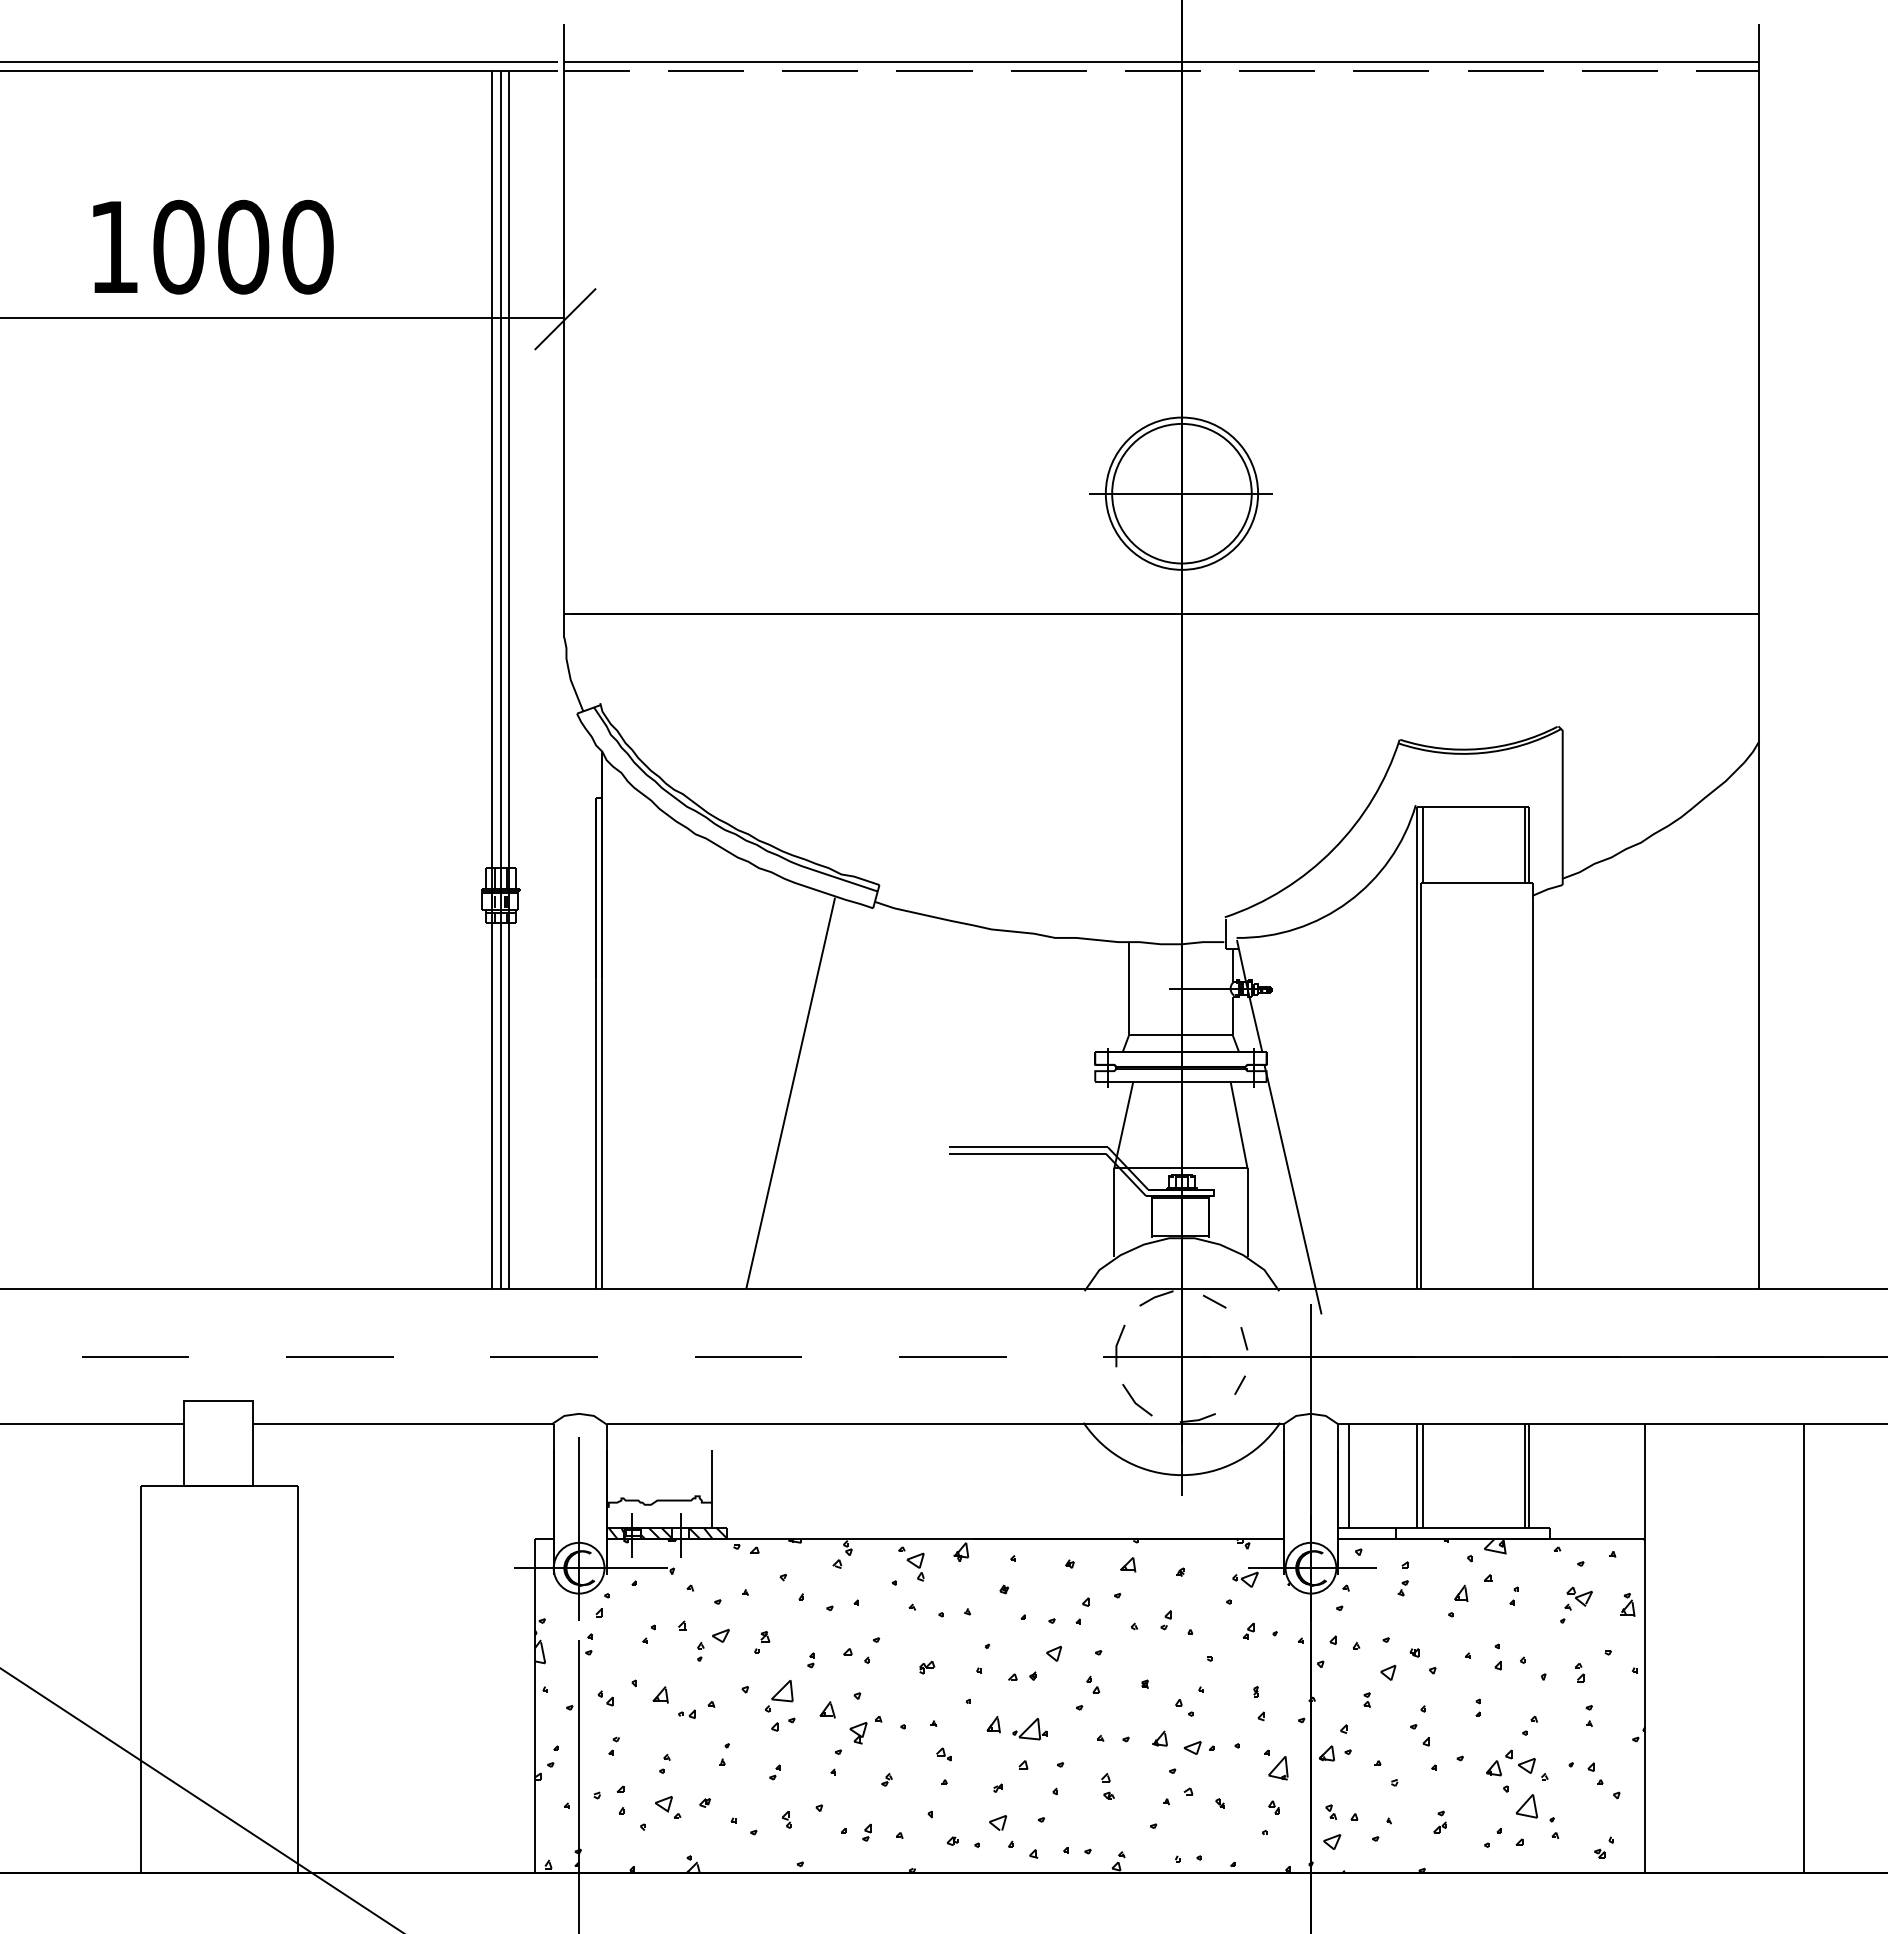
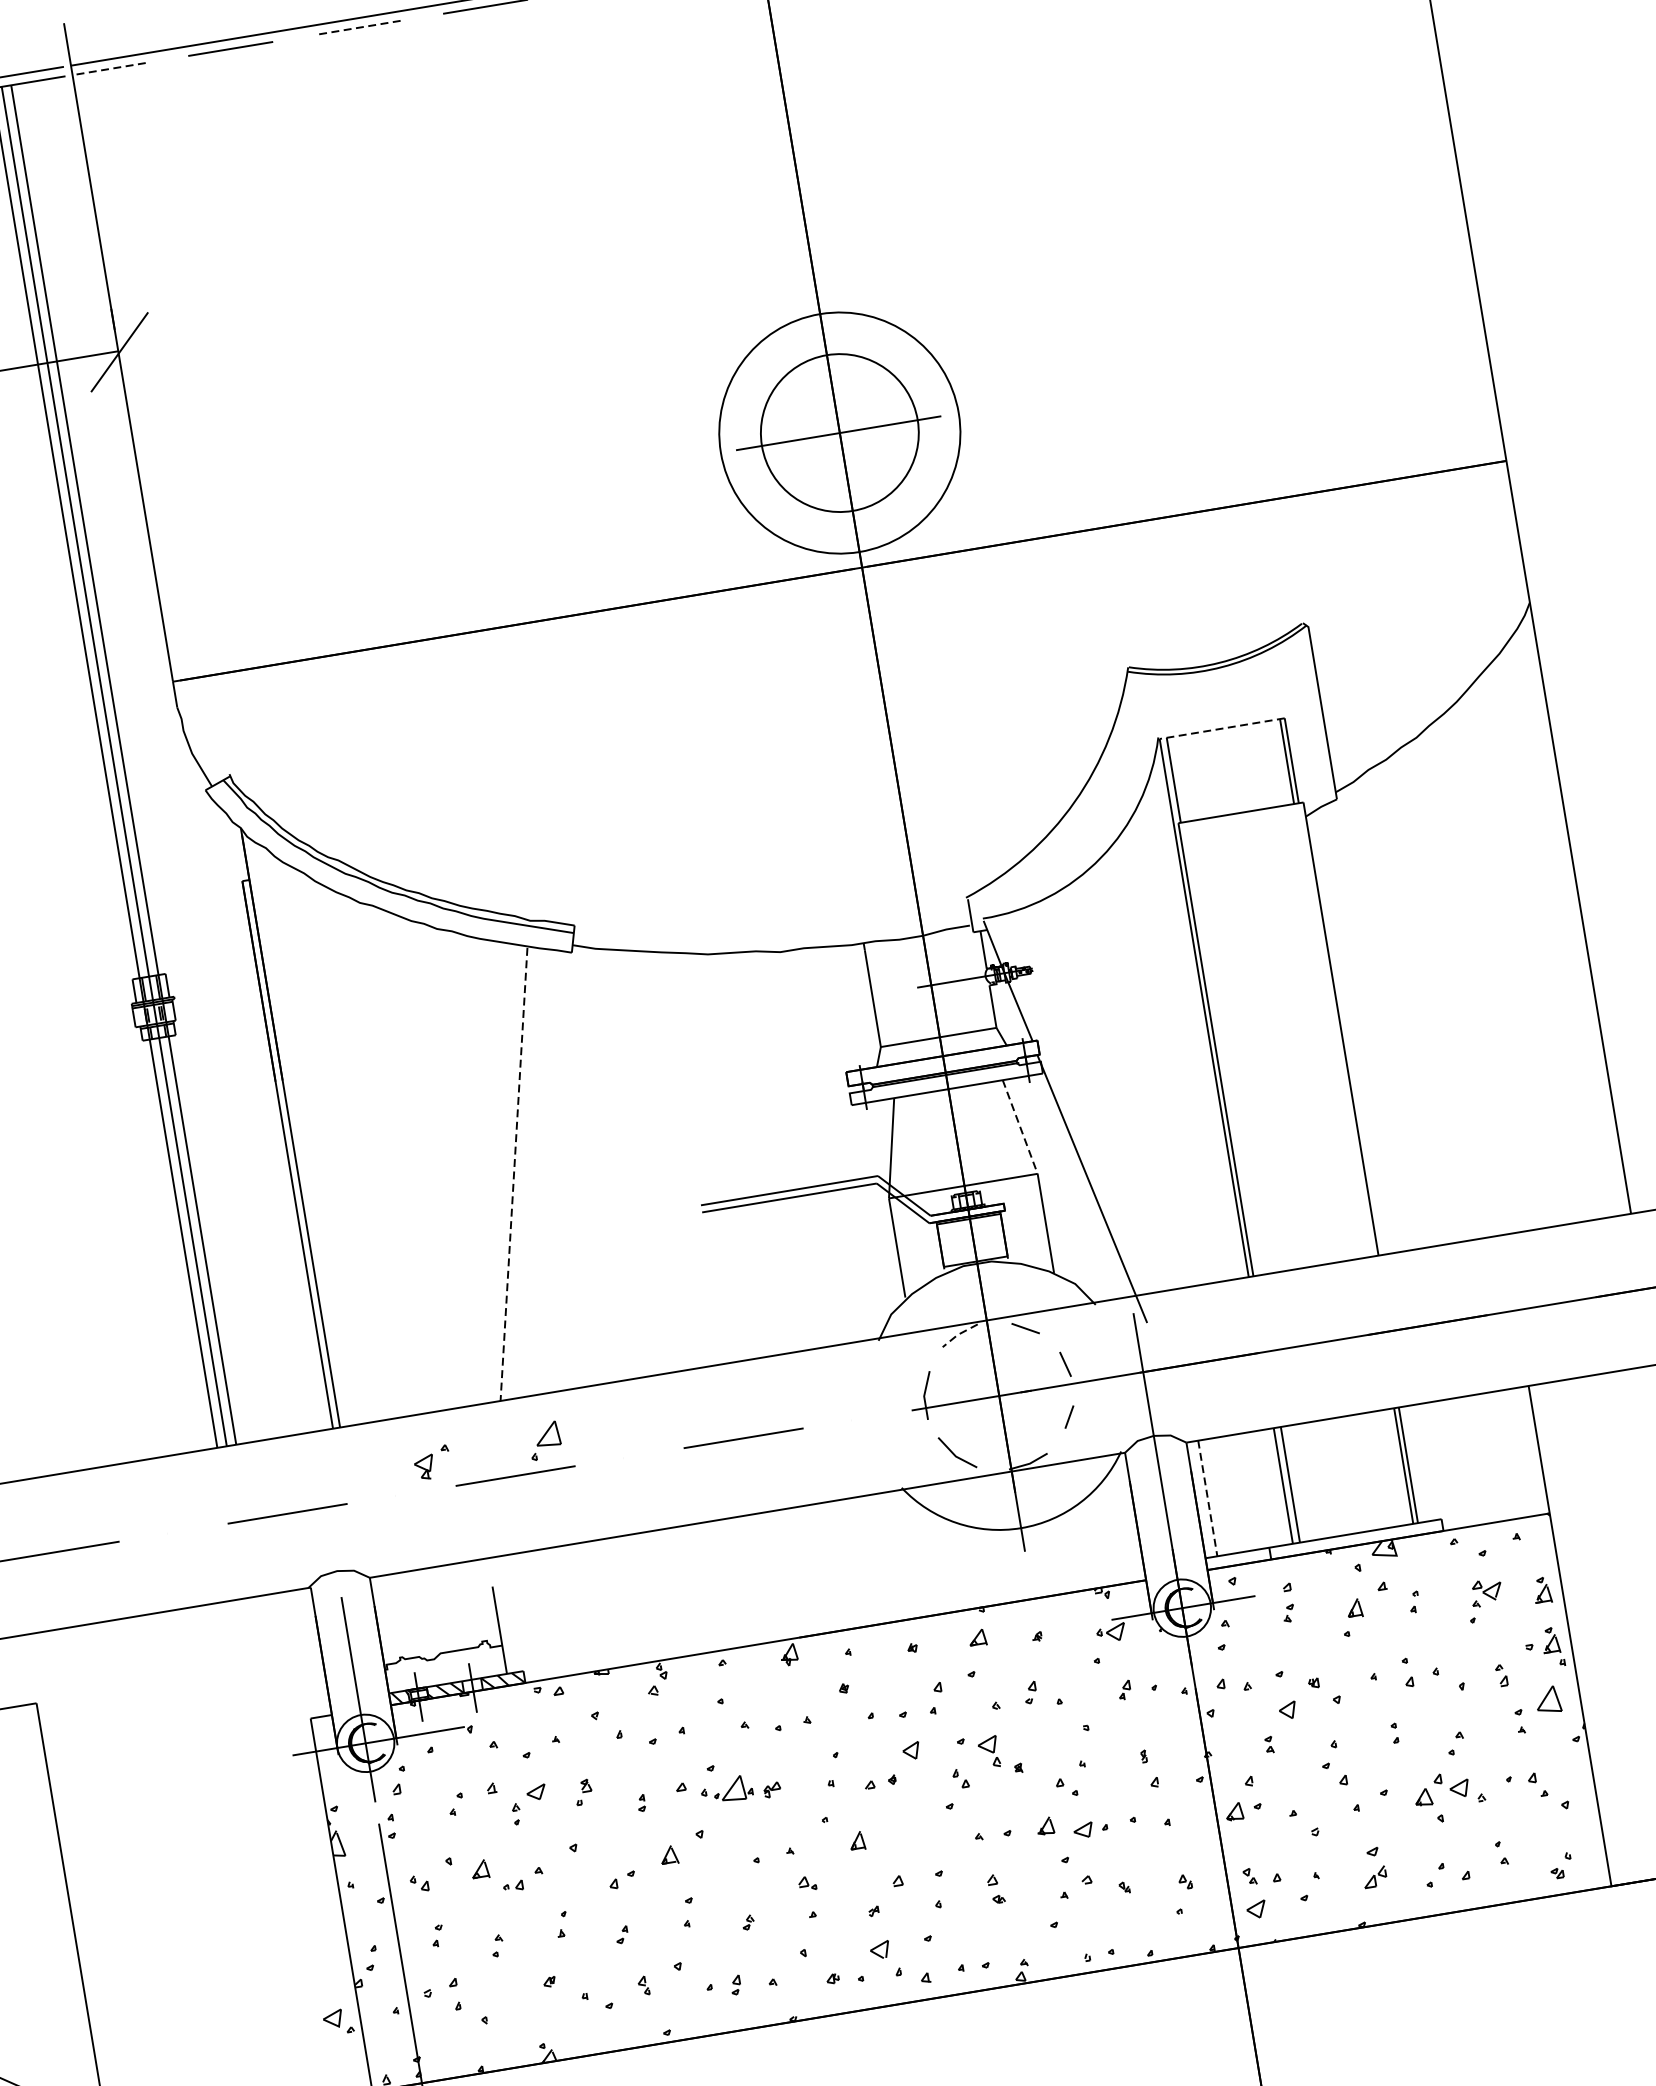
line: (597, 70) -> (109, 68), solid -> dashed
line: (819, 70) -> (357, 27), solid -> dashed
circle: (1181, 493) -> (839, 432), size x1.4
line: (1472, 806) -> (1221, 728), solid -> dashed
line: (790, 1093) -> (513, 1174), solid -> dashed
line: (1239, 1125) -> (1020, 1127), solid -> dashed
line: (1155, 1297) -> (958, 1334), solid -> dashed
line: (1349, 1476) -> (1208, 1498), solid -> dashed
part: (915, 1566) -> (988, 1751), moved
part: (1627, 1649) -> (1550, 1640), added
part: (778, 1696) -> (544, 1441), moved
part: (865, 1729) -> (431, 1462), moved
part: (1029, 1729) -> (732, 1789), moved
part: (1278, 1768) -> (1183, 1837), removed
part: (1526, 1806) -> (1547, 1700), moved
part: (668, 1807) -> (338, 2022), moved
part: (1439, 1821) -> (1372, 1867), size x1.6

